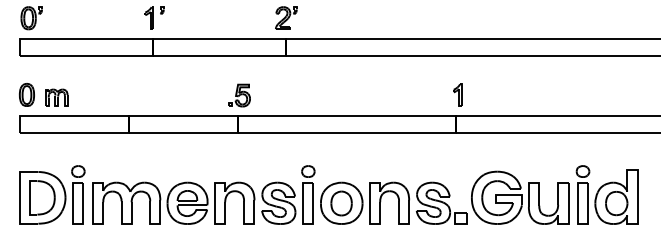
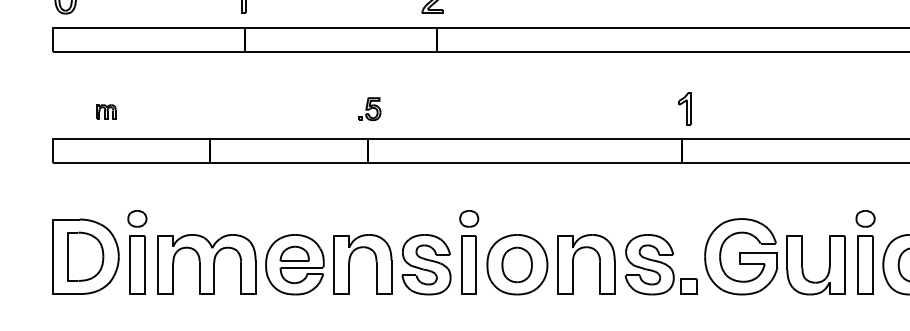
part: (26, 94) -> (62, 107), removed
part: (239, 95) -> (369, 109), size x0.7
part: (56, 97) -> (105, 111), size x0.6

